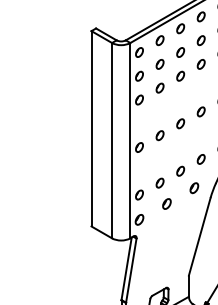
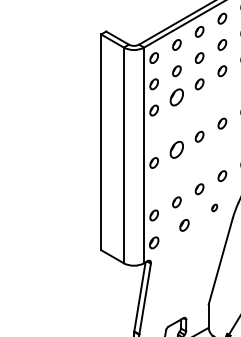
part: (159, 88) -> (176, 97), size x1.6
part: (159, 135) -> (176, 149), size x1.6
part: (194, 187) -> (214, 207), size x0.6

